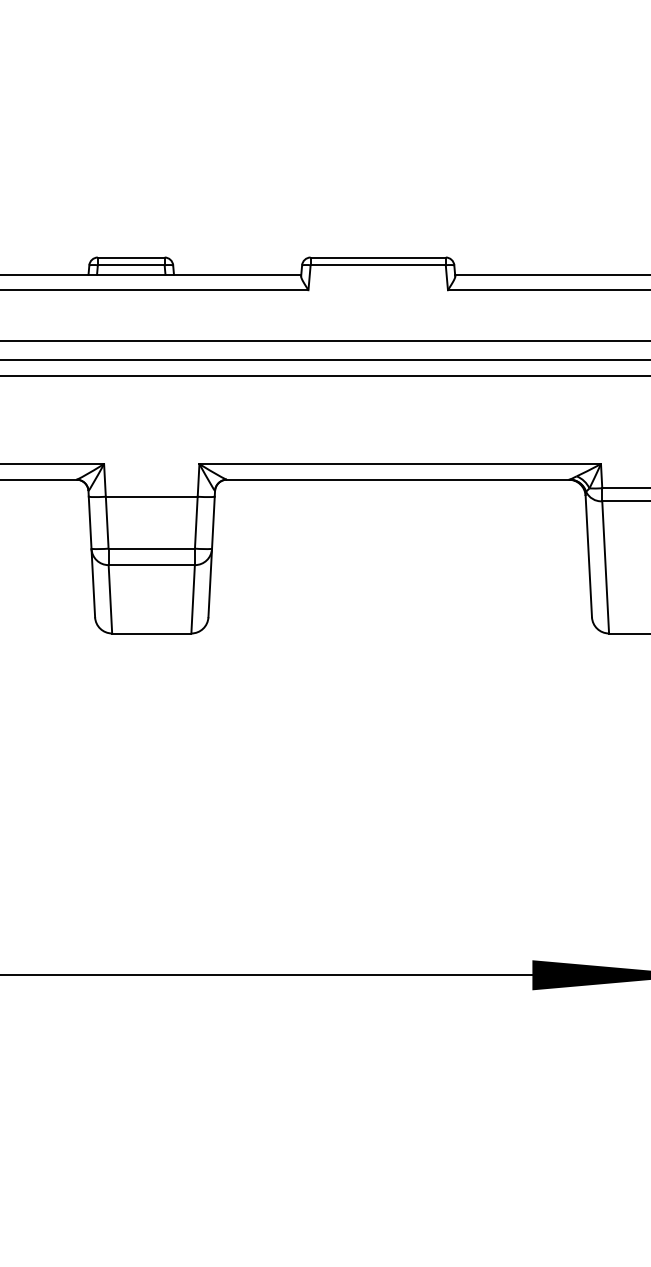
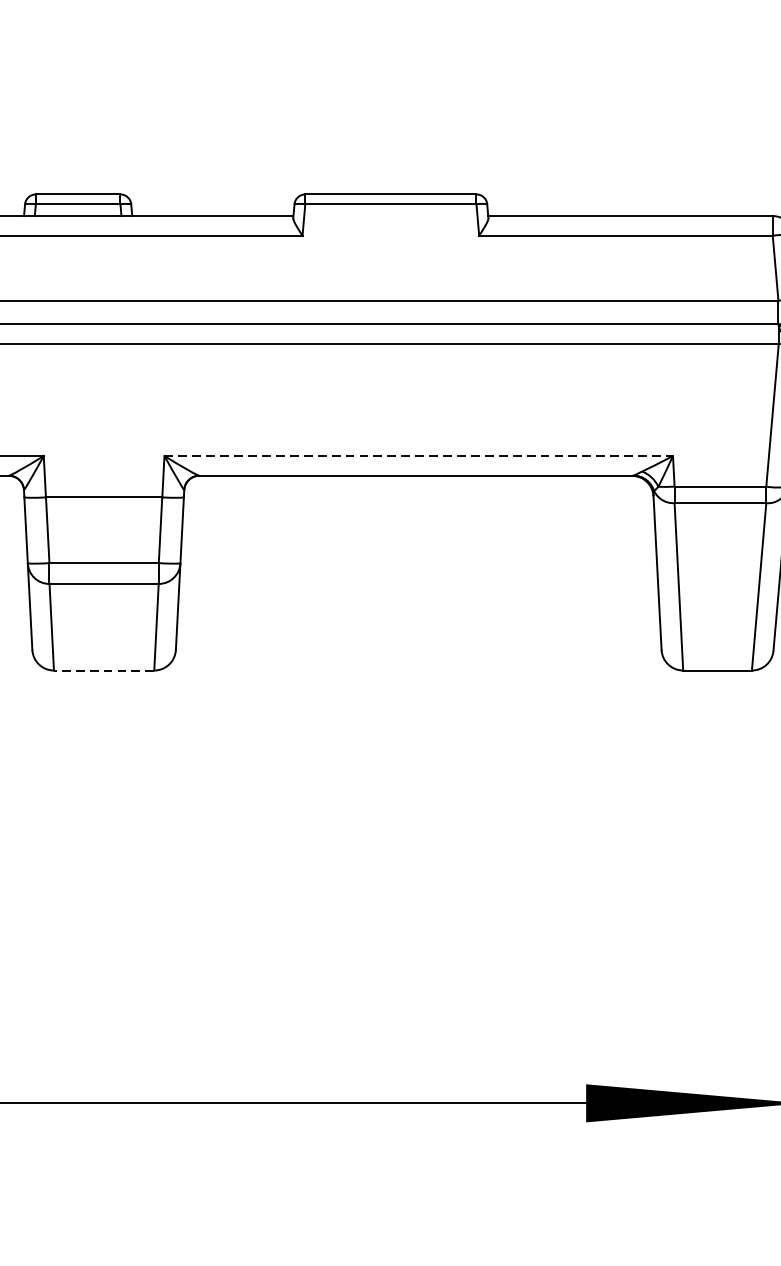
line: (400, 464) -> (419, 456), solid -> dashed
line: (151, 633) -> (103, 670), solid -> dashed

